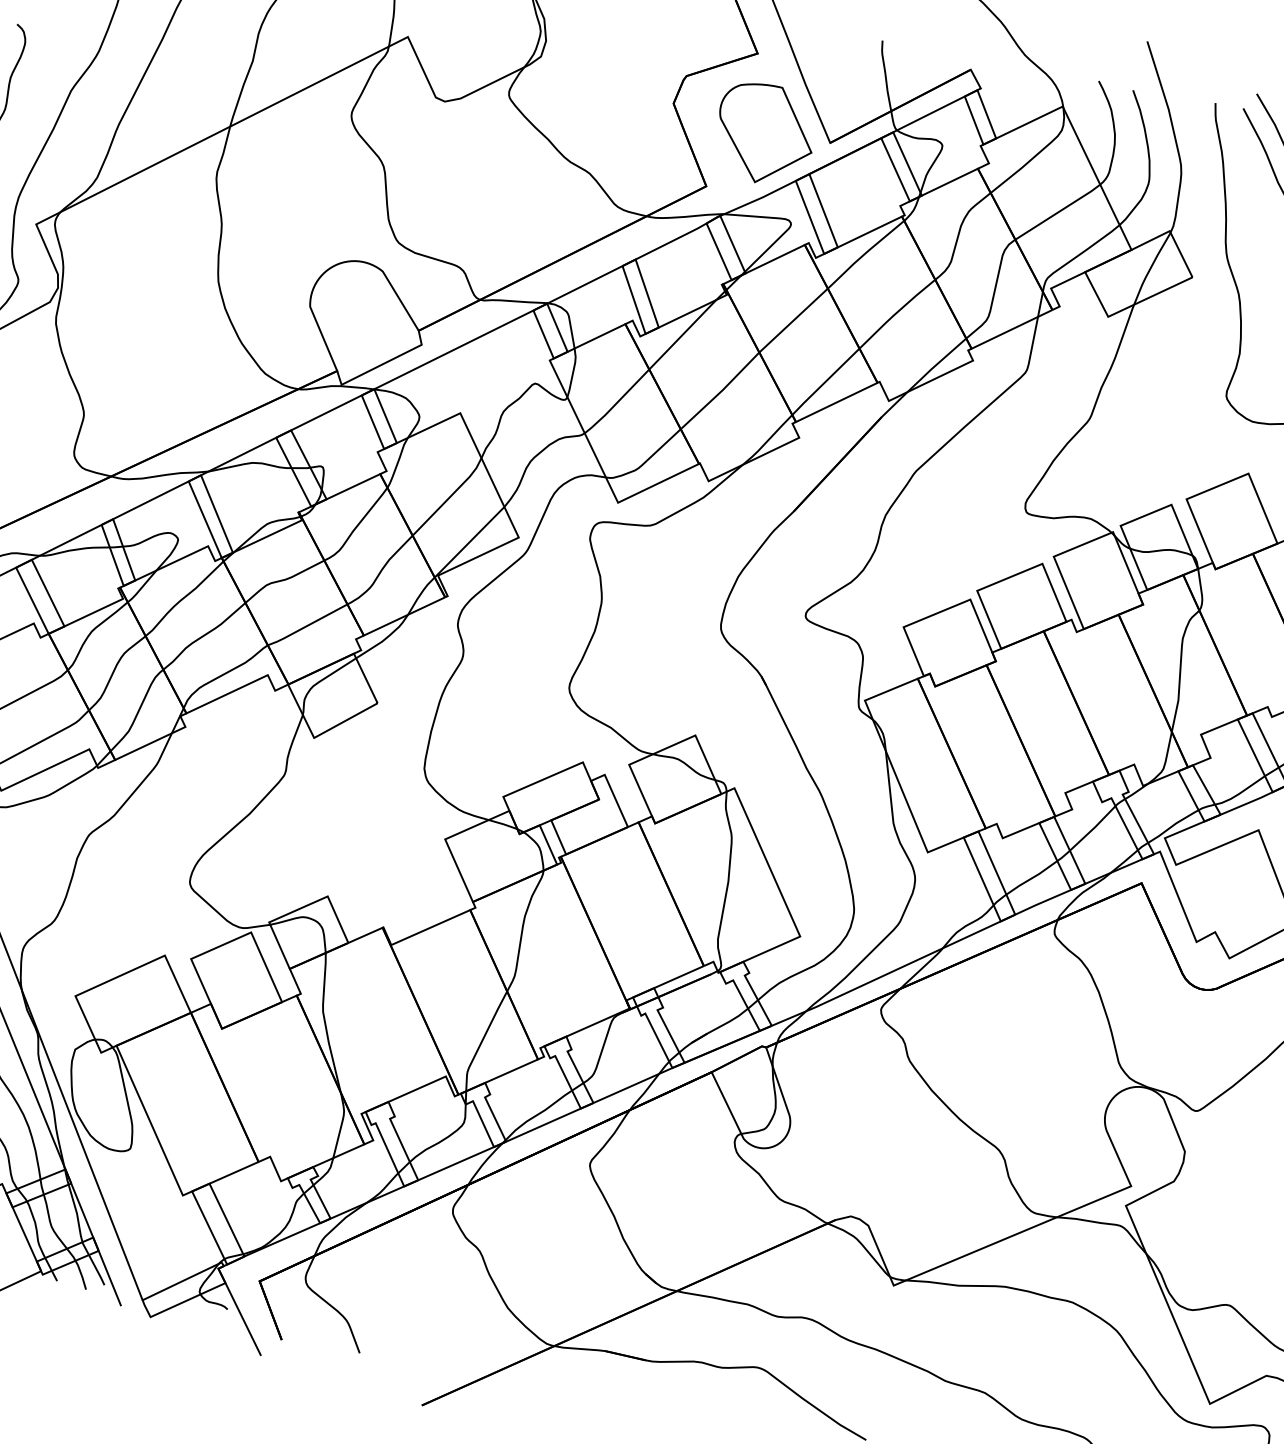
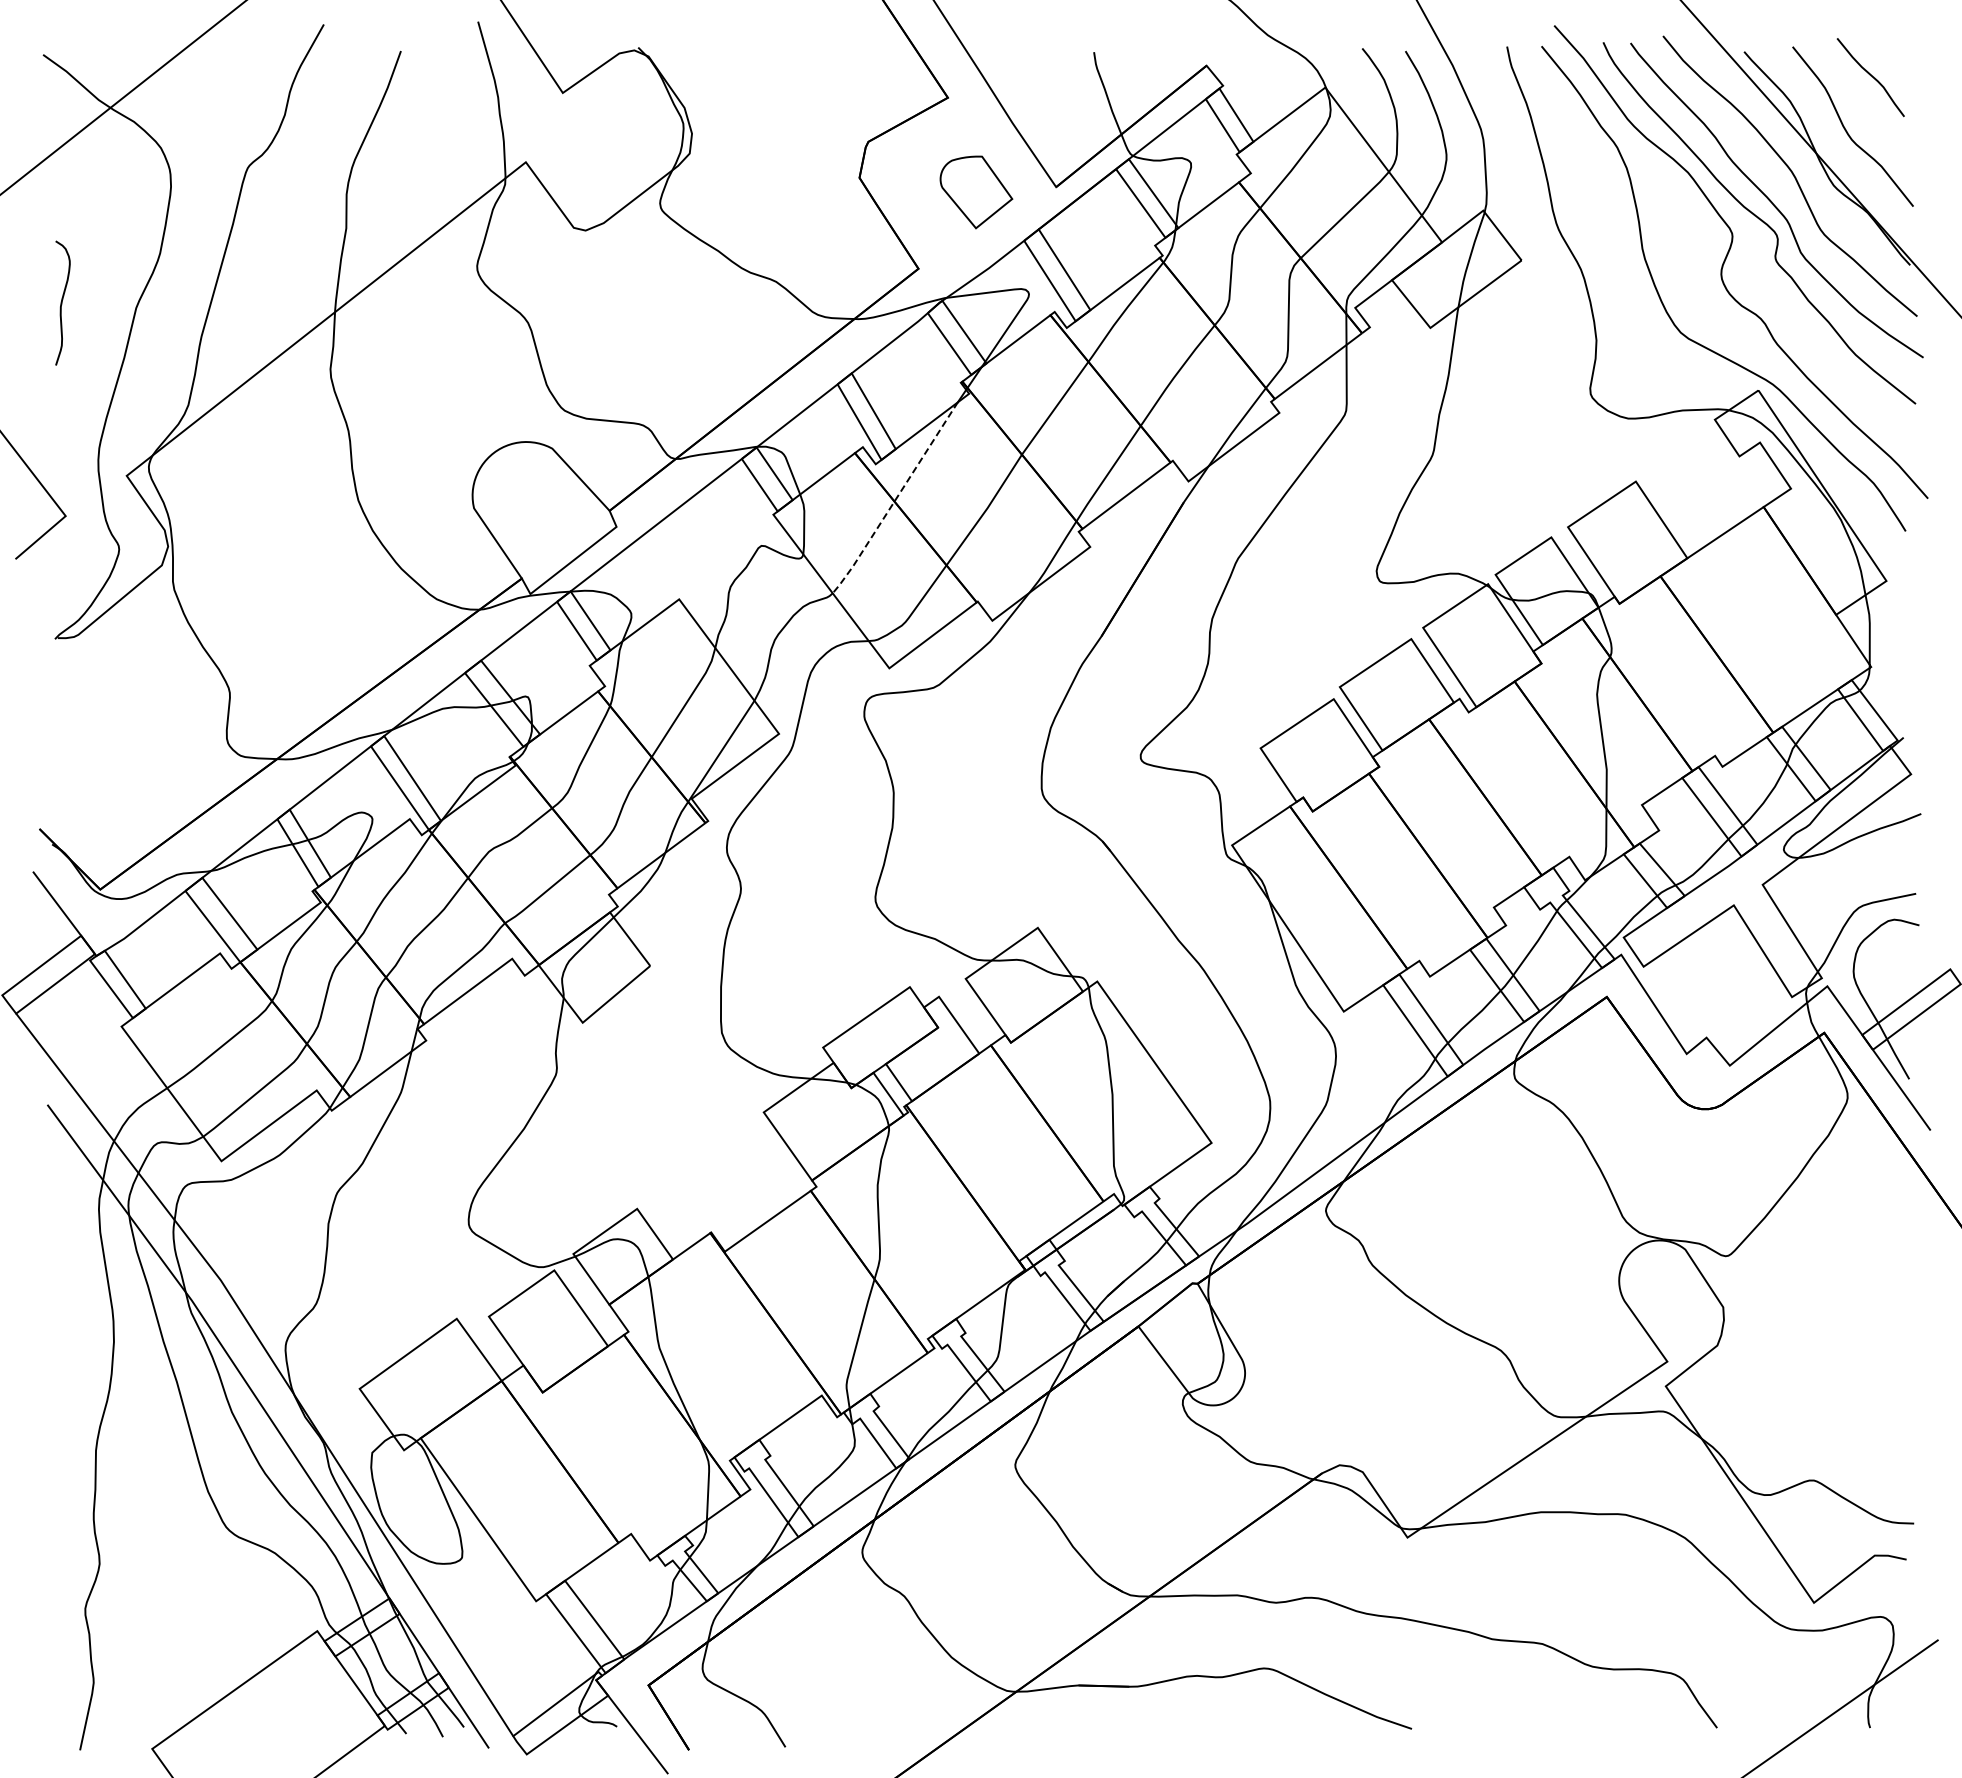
part: (765, 134) -> (976, 192), size x0.6
line: (650, 368) -> (895, 500), solid -> dashed

